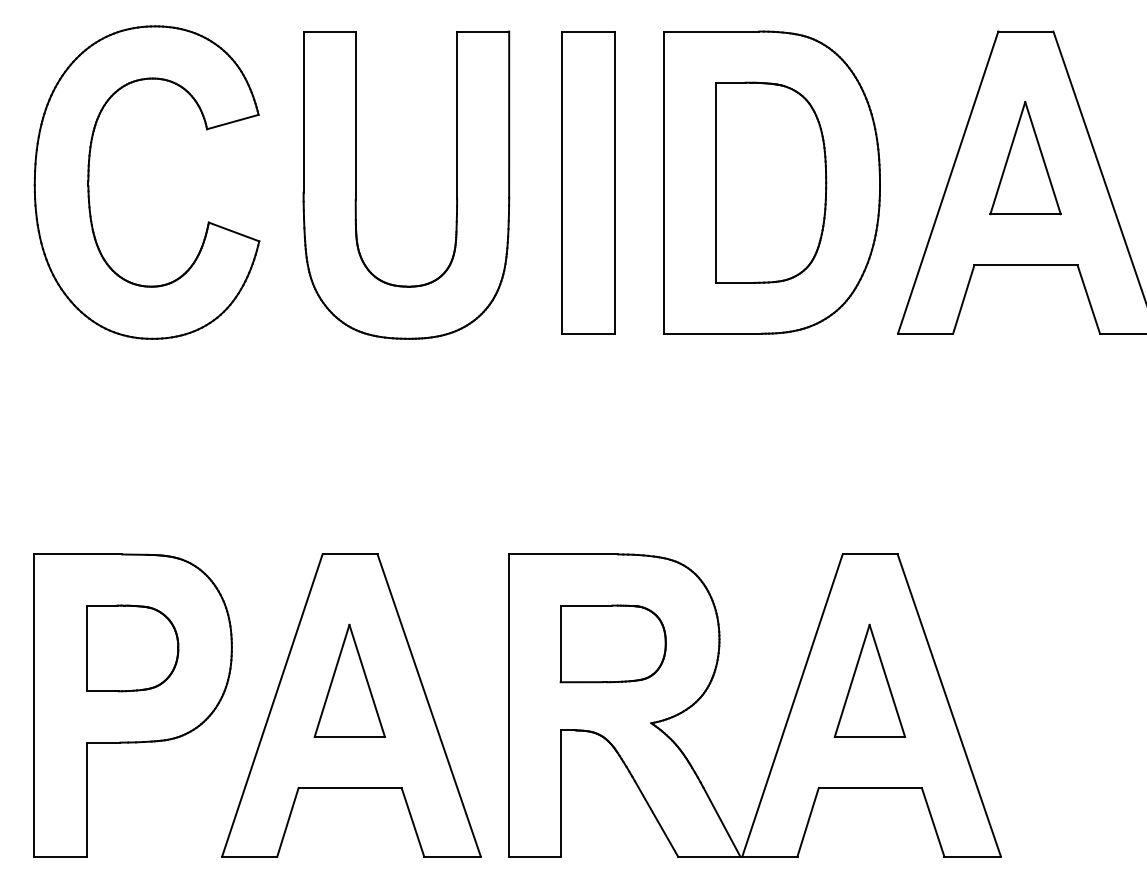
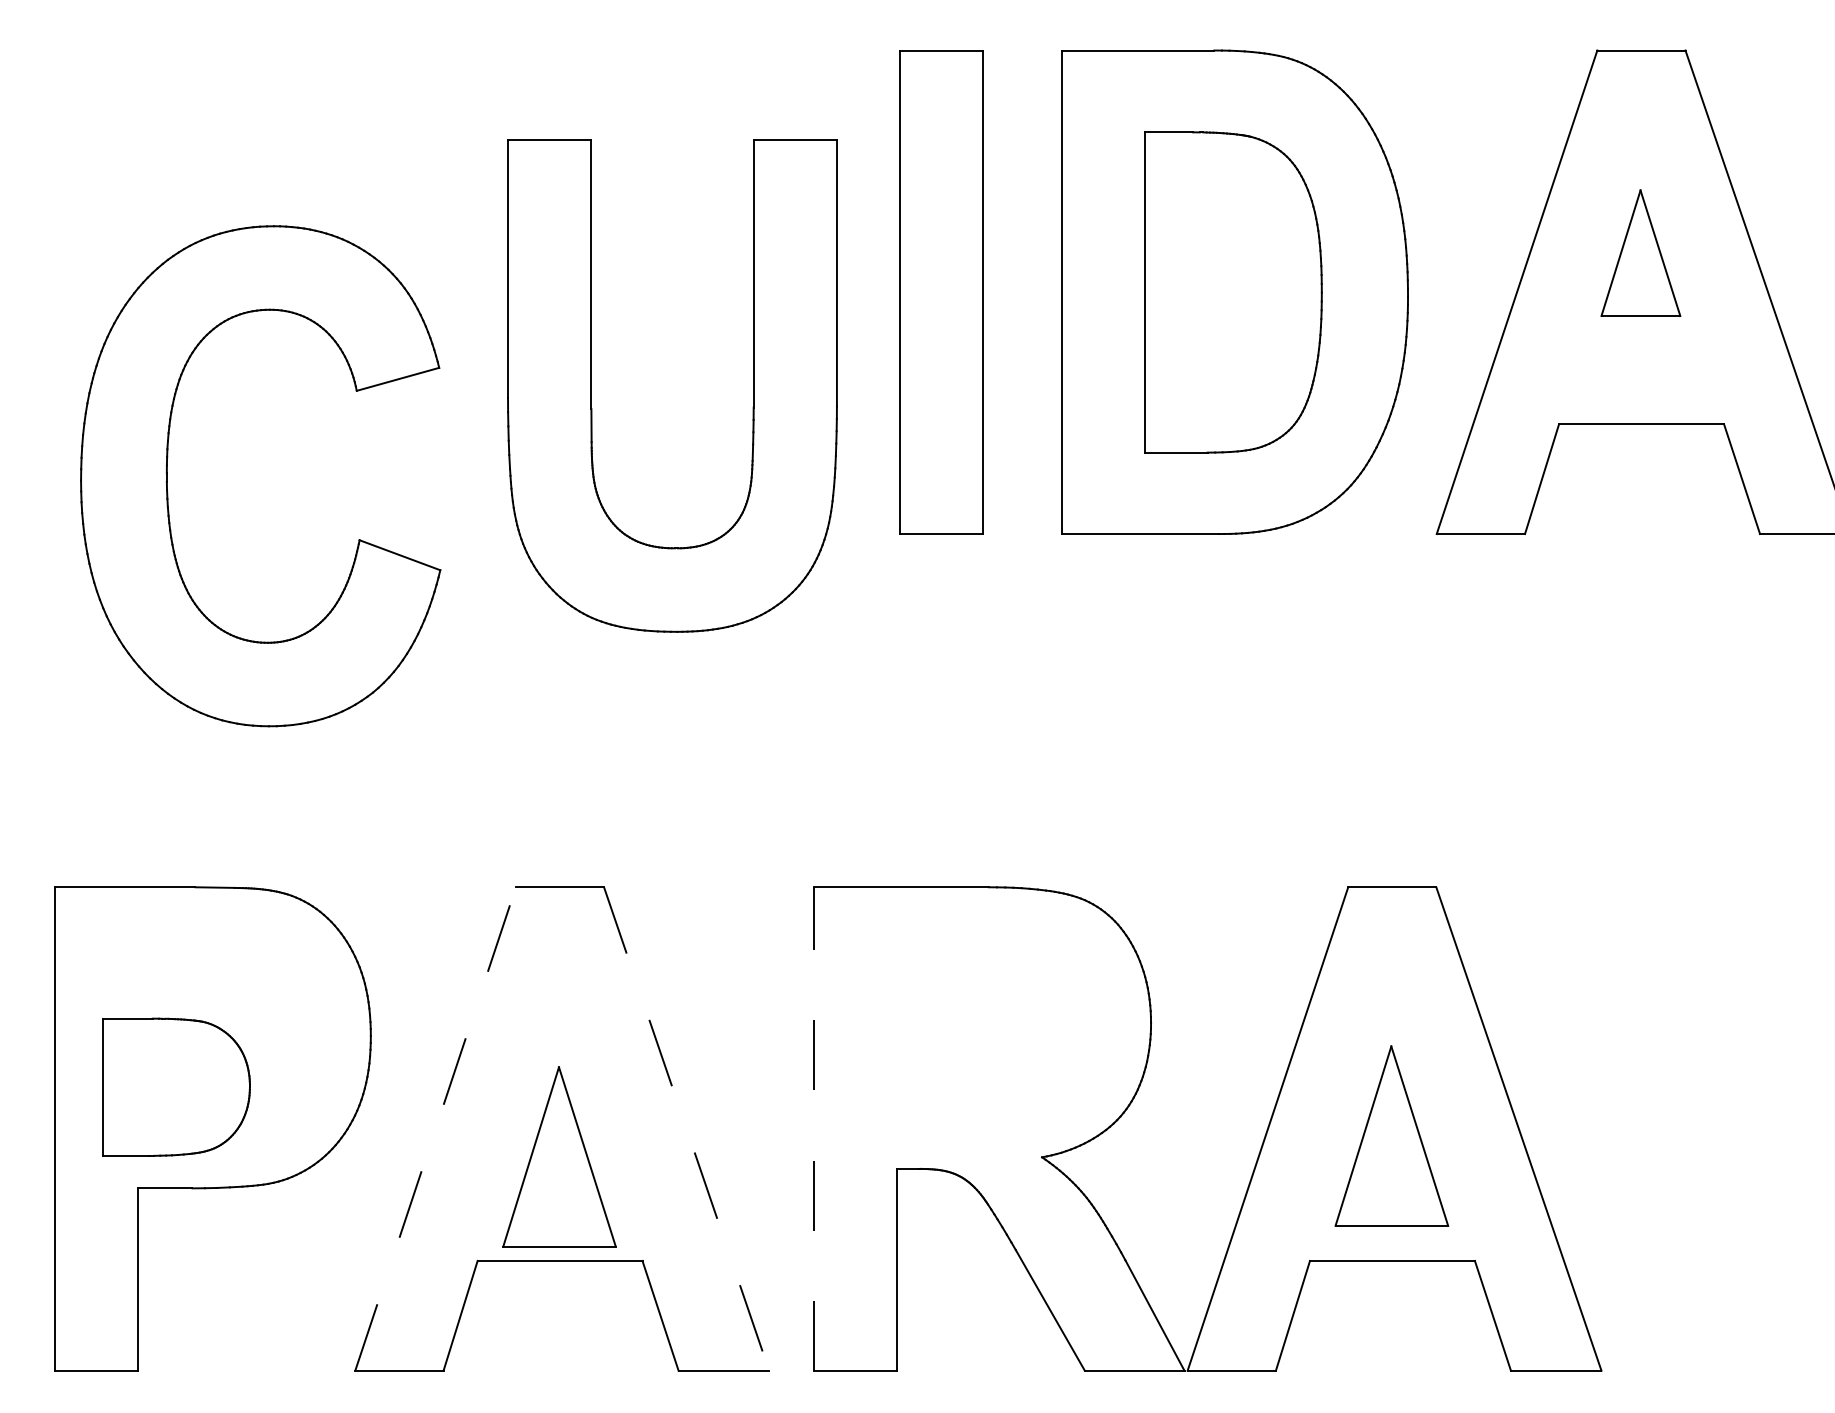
part: (1025, 158) -> (1640, 253), size x0.7
part: (89, 181) -> (168, 474), moved
part: (356, 184) -> (592, 384), moved
part: (612, 643) -> (979, 1029), removed
part: (132, 648) -> (176, 1087), moved
part: (349, 680) -> (559, 1156), moved
part: (869, 680) -> (1391, 1135), moved
line: (272, 705) -> (435, 1128), solid -> dashed
line: (429, 705) -> (687, 1128), solid -> dashed
line: (508, 705) -> (813, 1128), solid -> dashed

